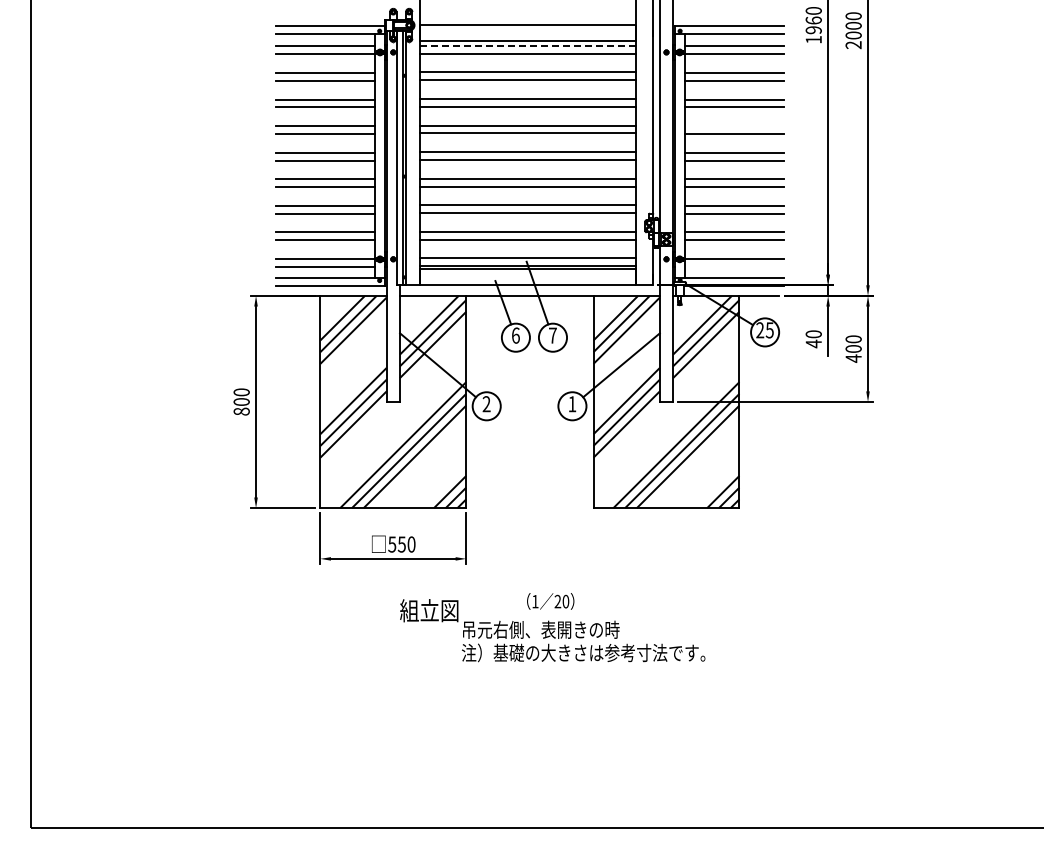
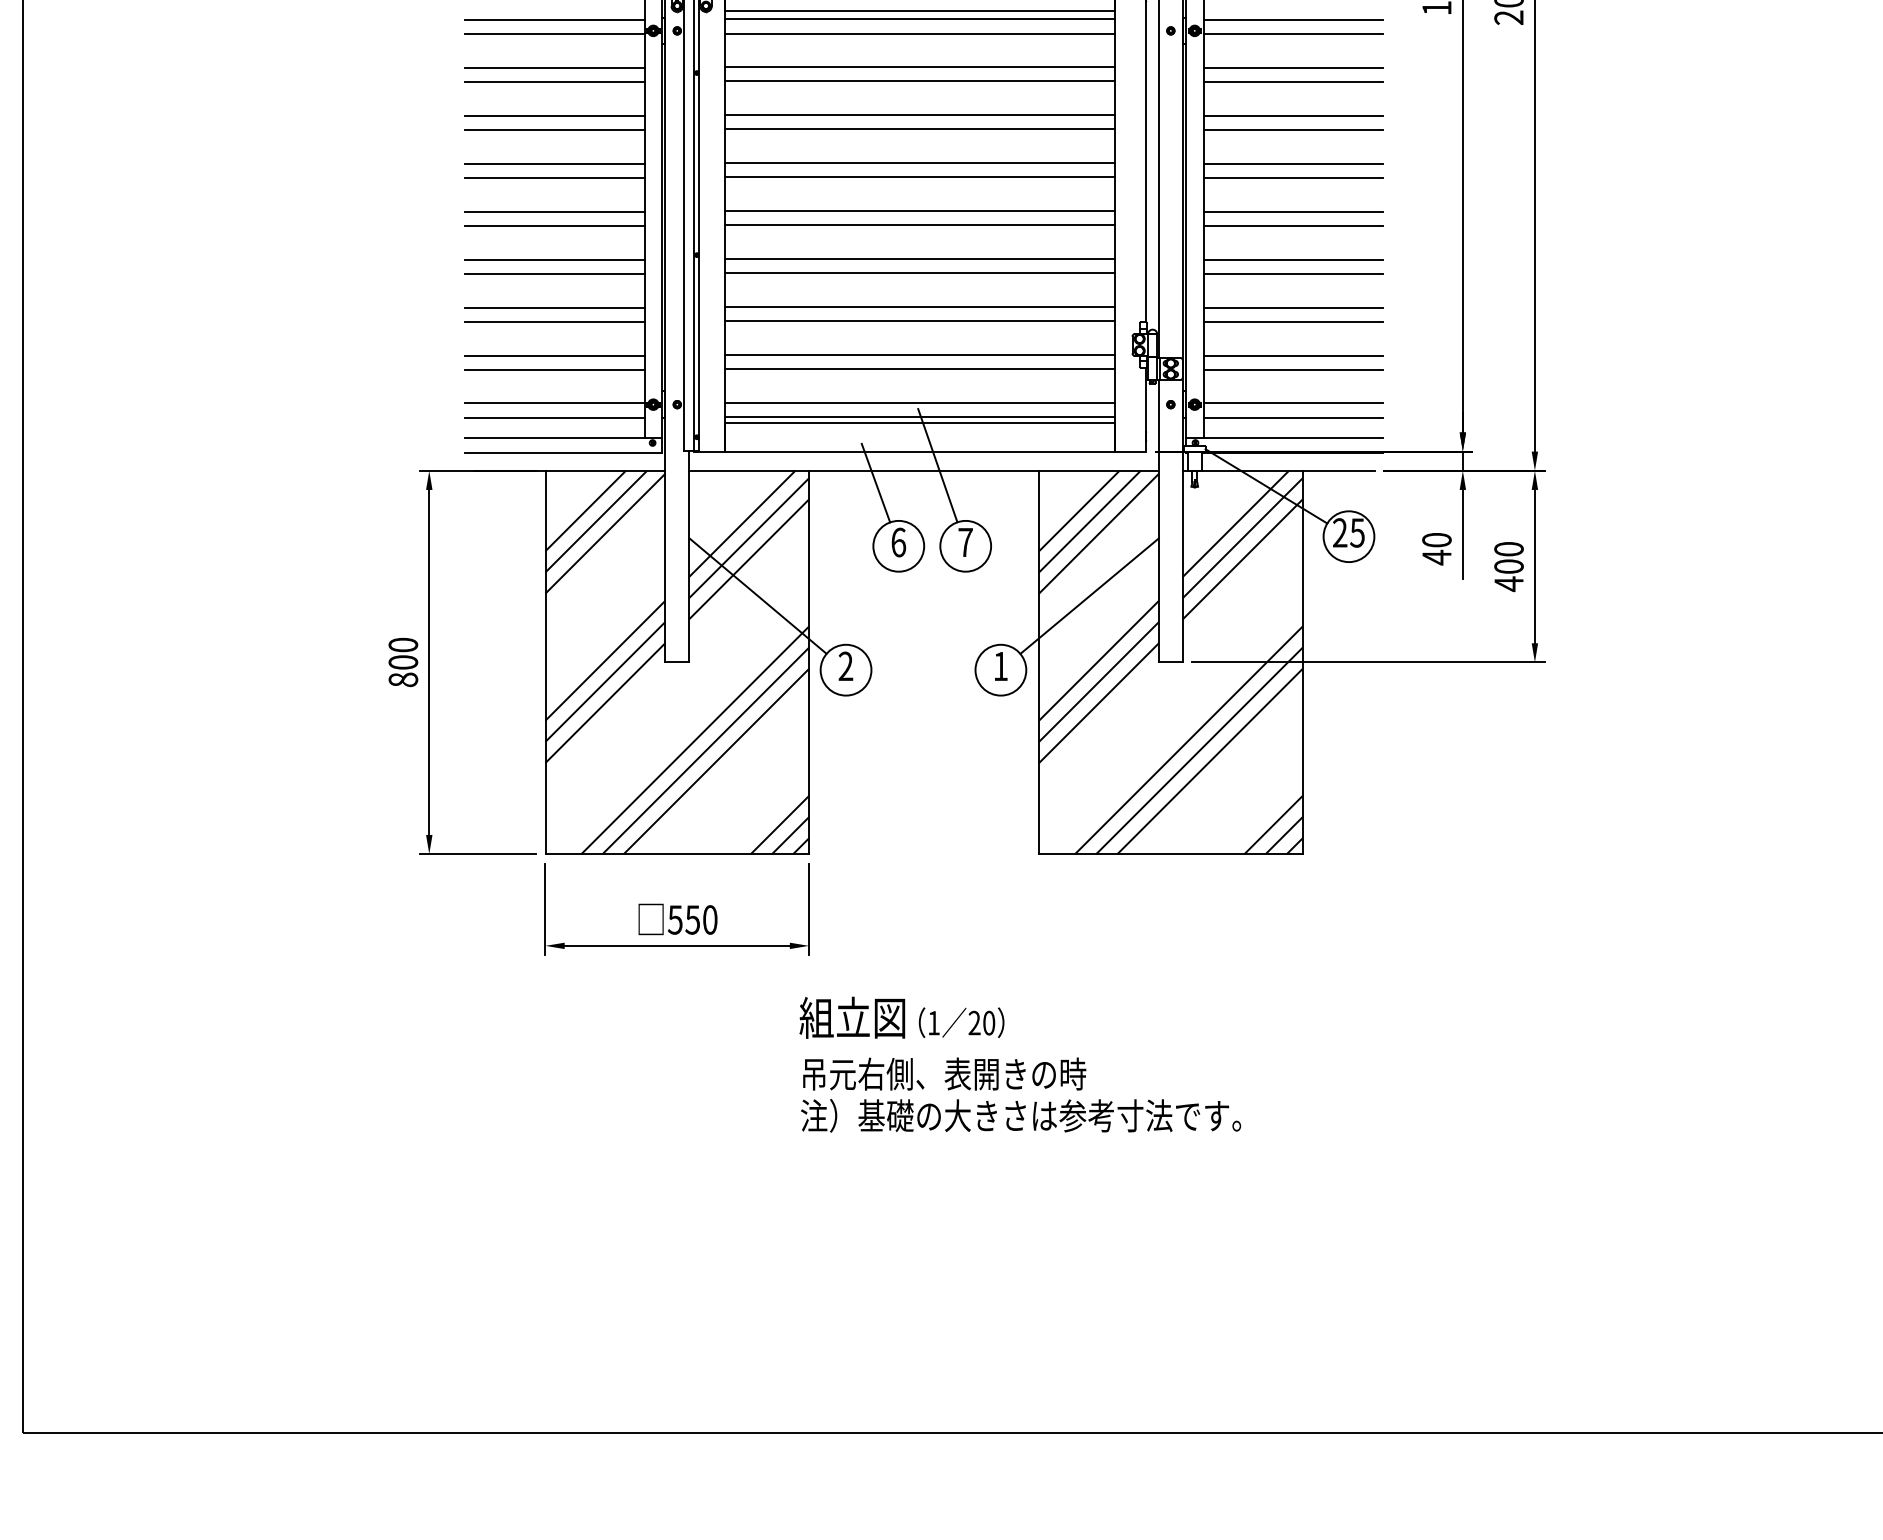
line: (527, 45) -> (919, 18), dashed -> solid
line: (733, 126) -> (1291, 164), added
line: (733, 266) -> (1291, 417), added
text: (429, 610) -> (852, 1017), moved

